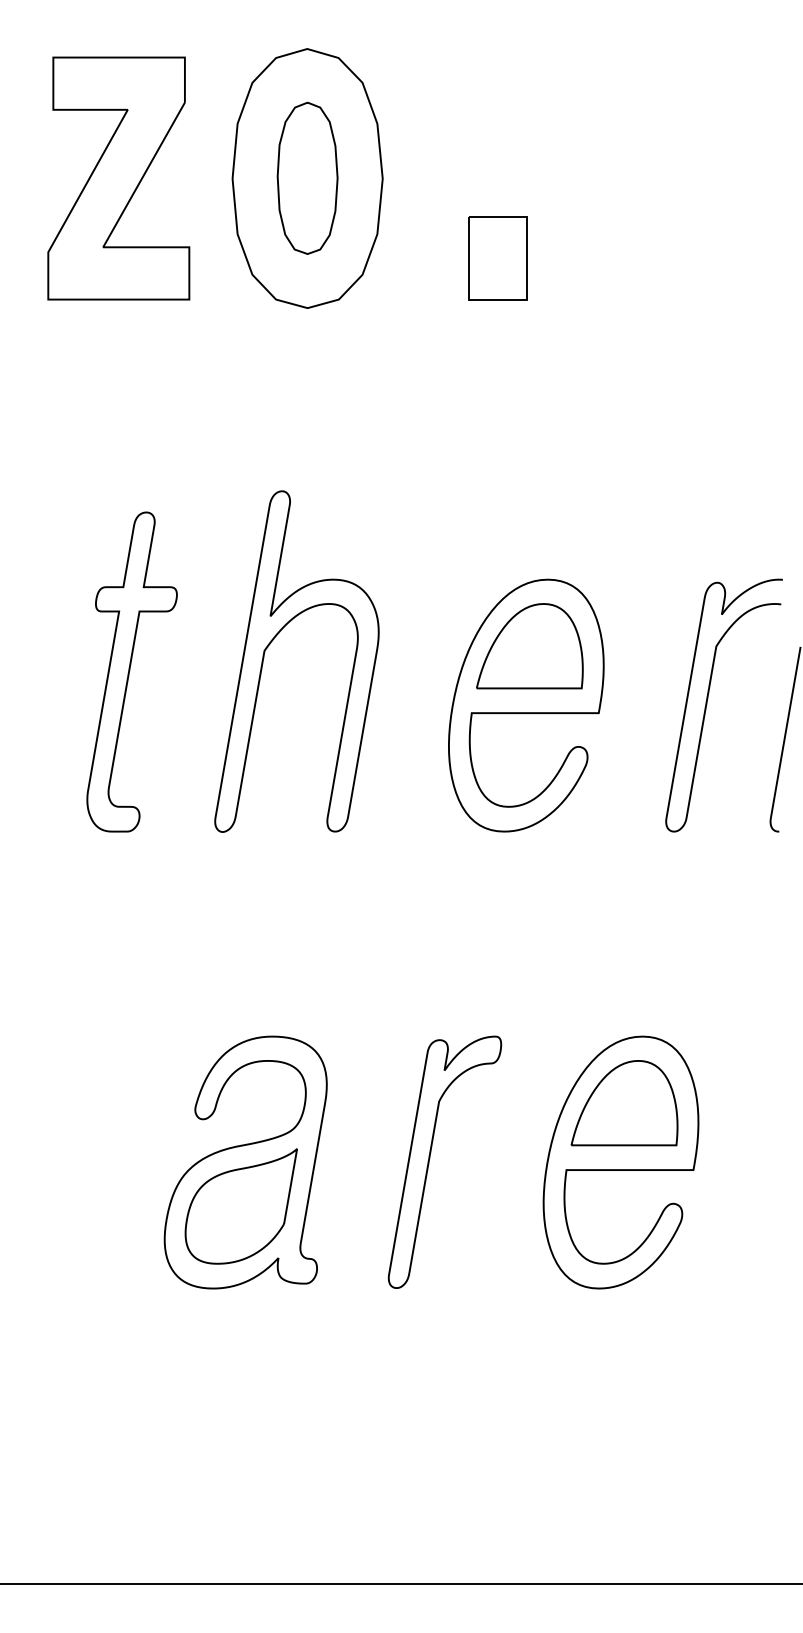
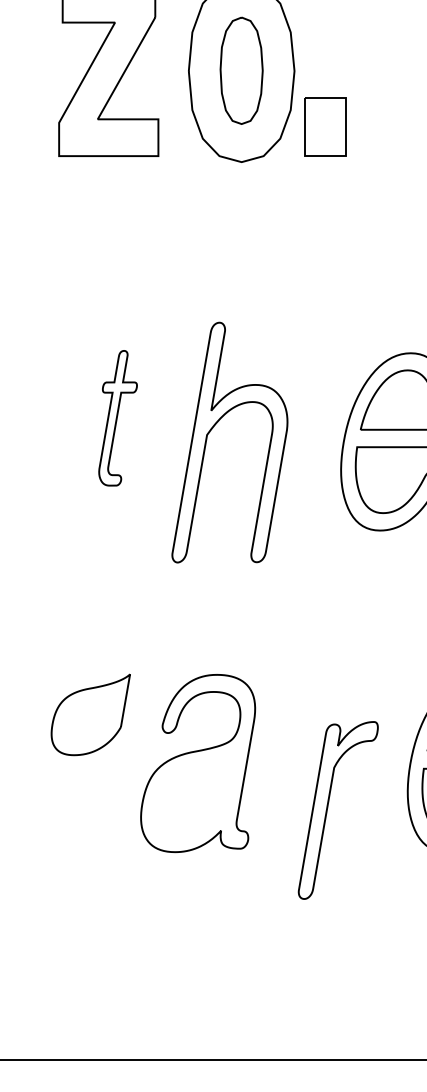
part: (497, 258) -> (325, 127), moved
part: (270, 644) -> (211, 430), moved
part: (131, 671) -> (117, 417), size x0.6
part: (430, 1158) -> (328, 807), moved
part: (240, 1206) -> (90, 714), moved

